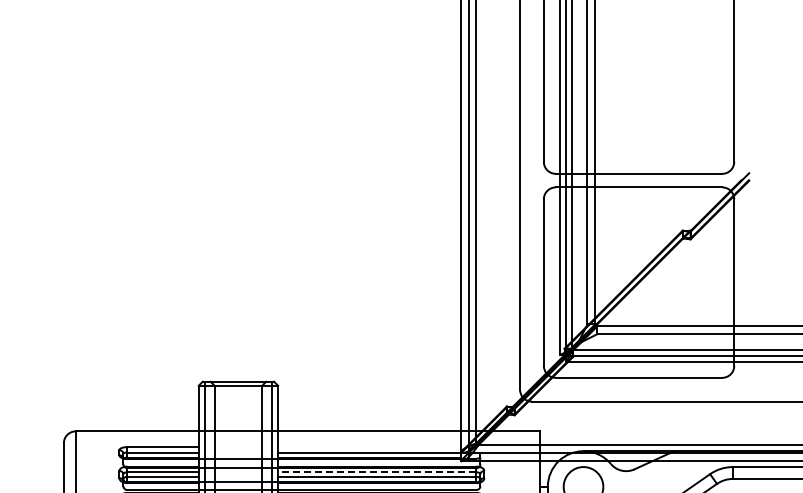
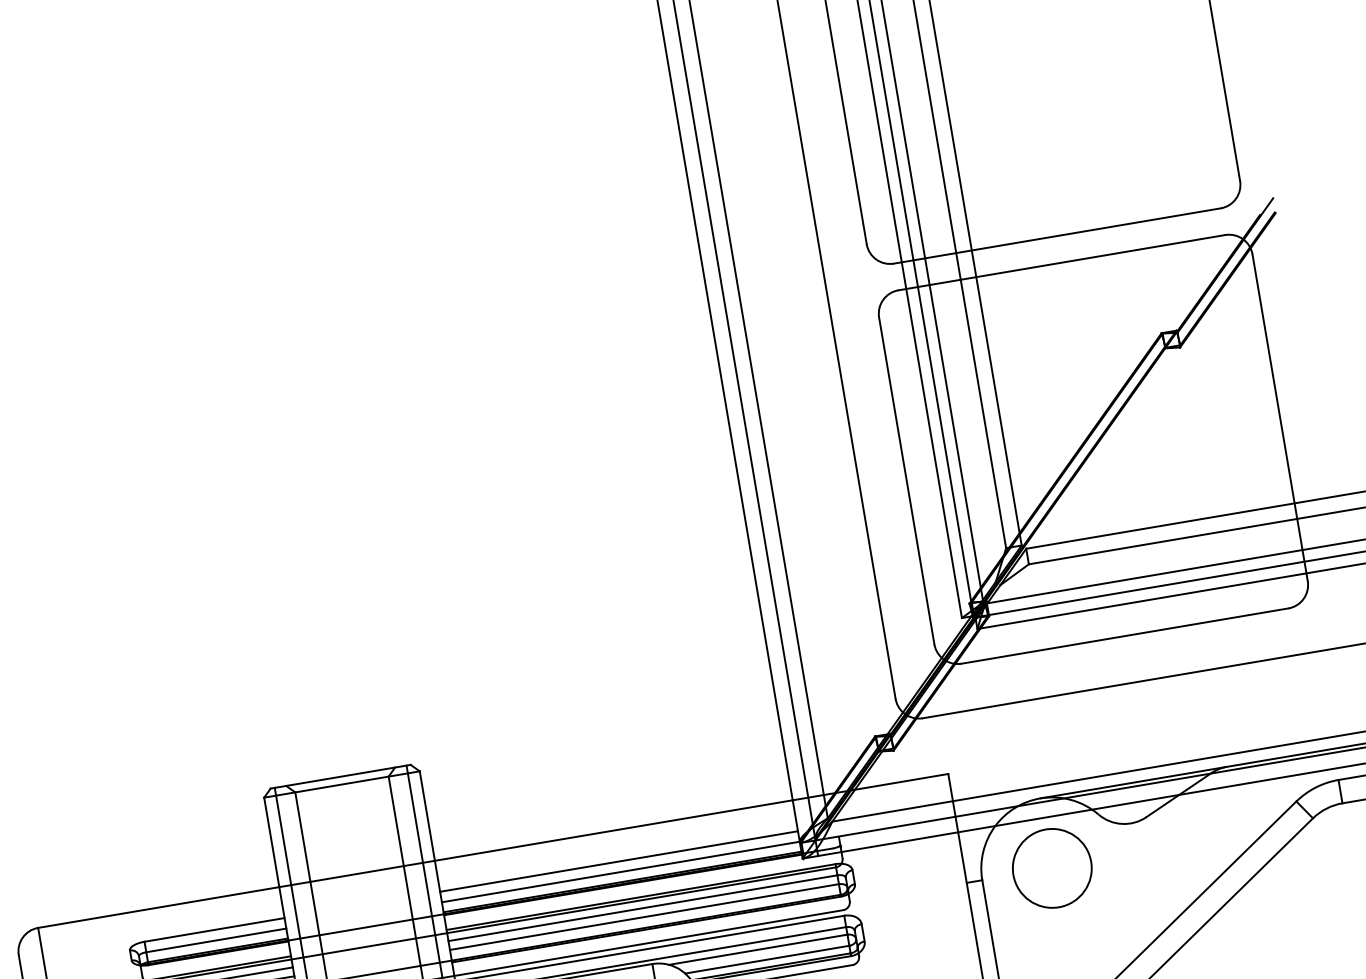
line: (369, 447) -> (619, 862), added
line: (376, 472) -> (641, 908), dashed -> solid

